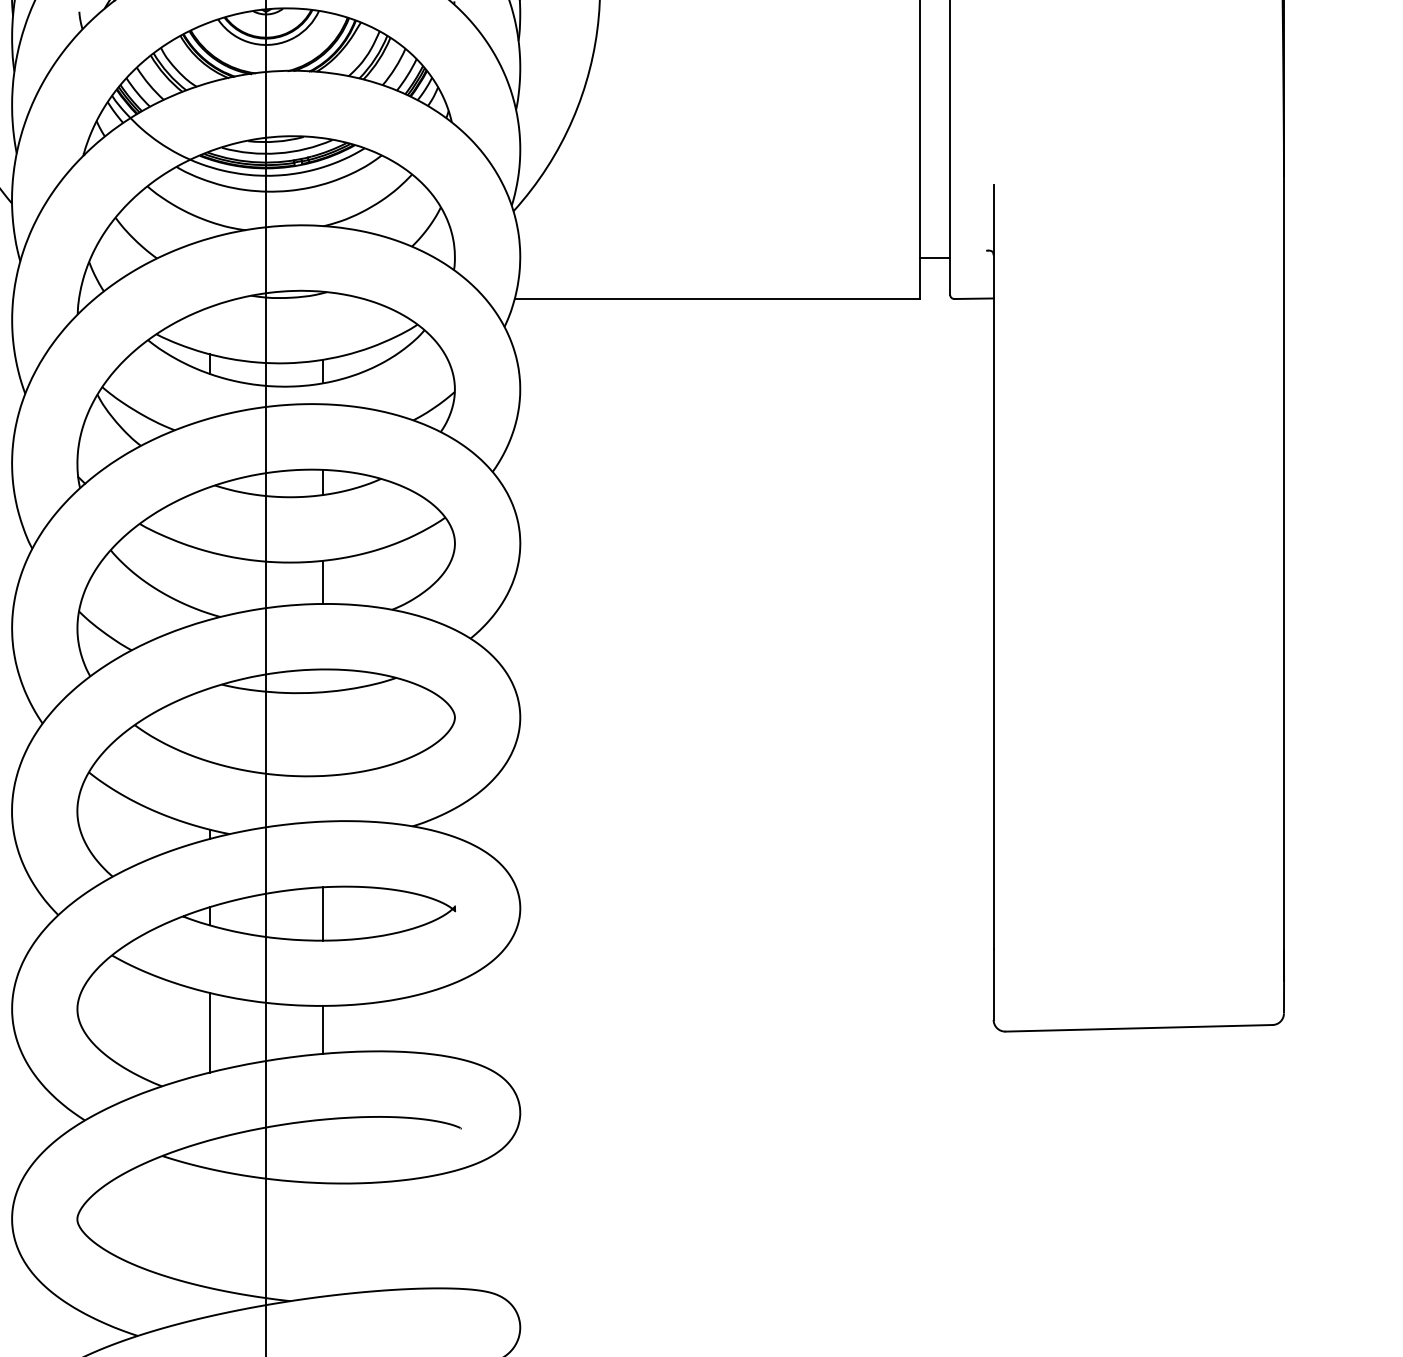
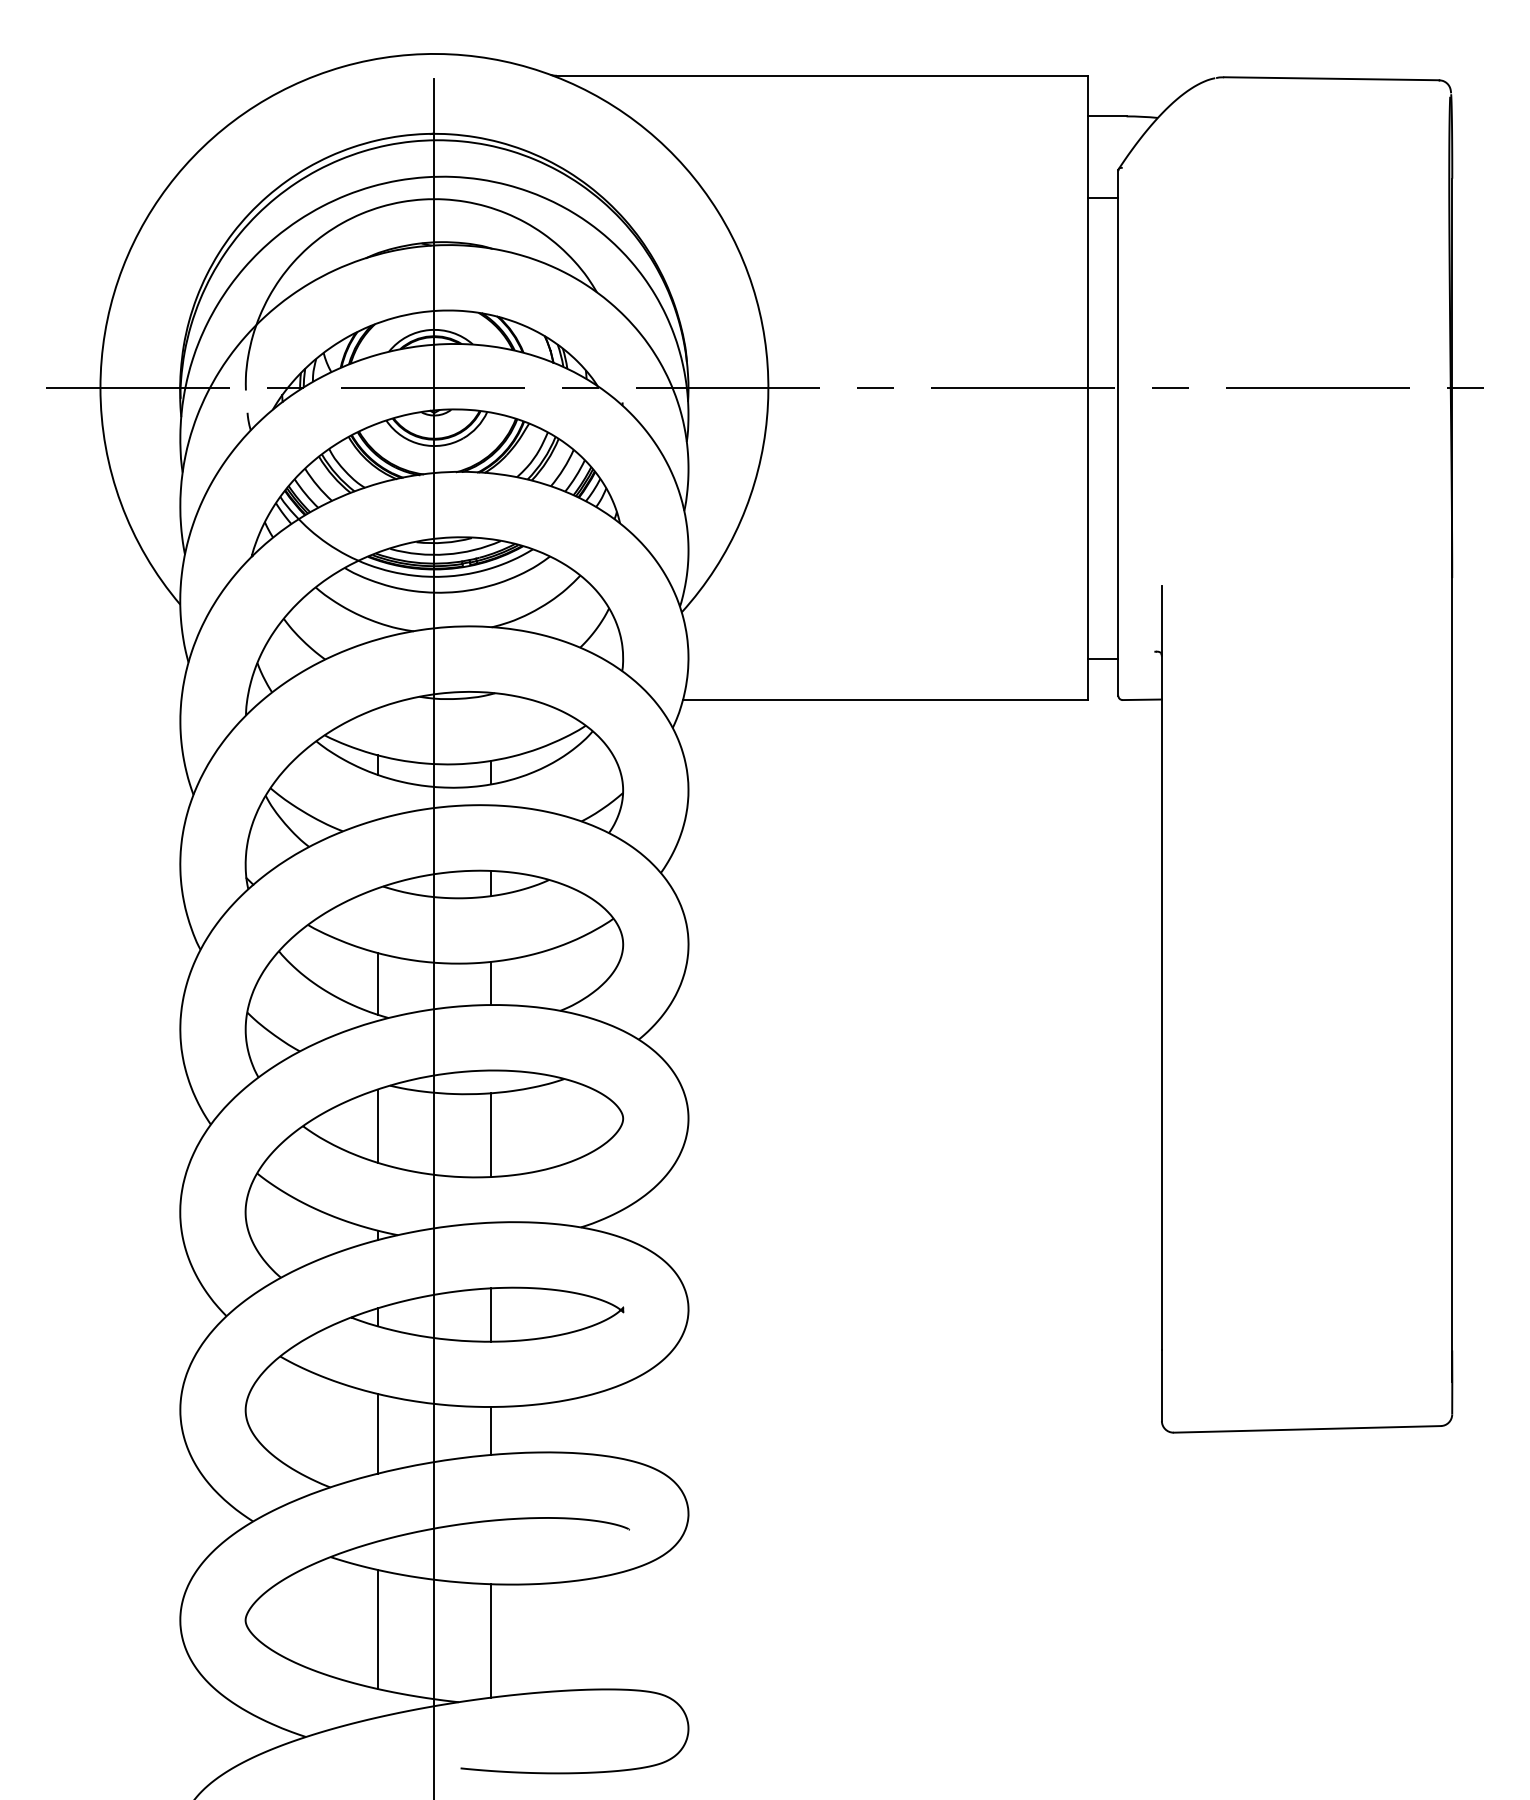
line: (209, 582) -> (377, 983), added
line: (209, 724) -> (377, 1125), added
line: (323, 733) -> (491, 1134), added
line: (209, 1227) -> (377, 1628), added
line: (323, 1239) -> (491, 1640), added

